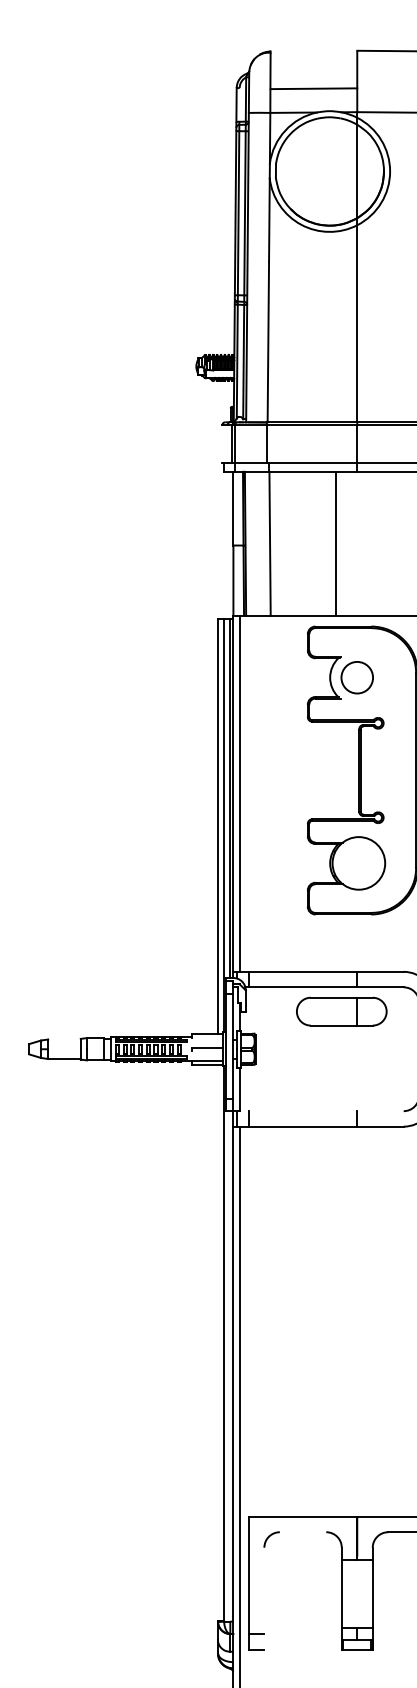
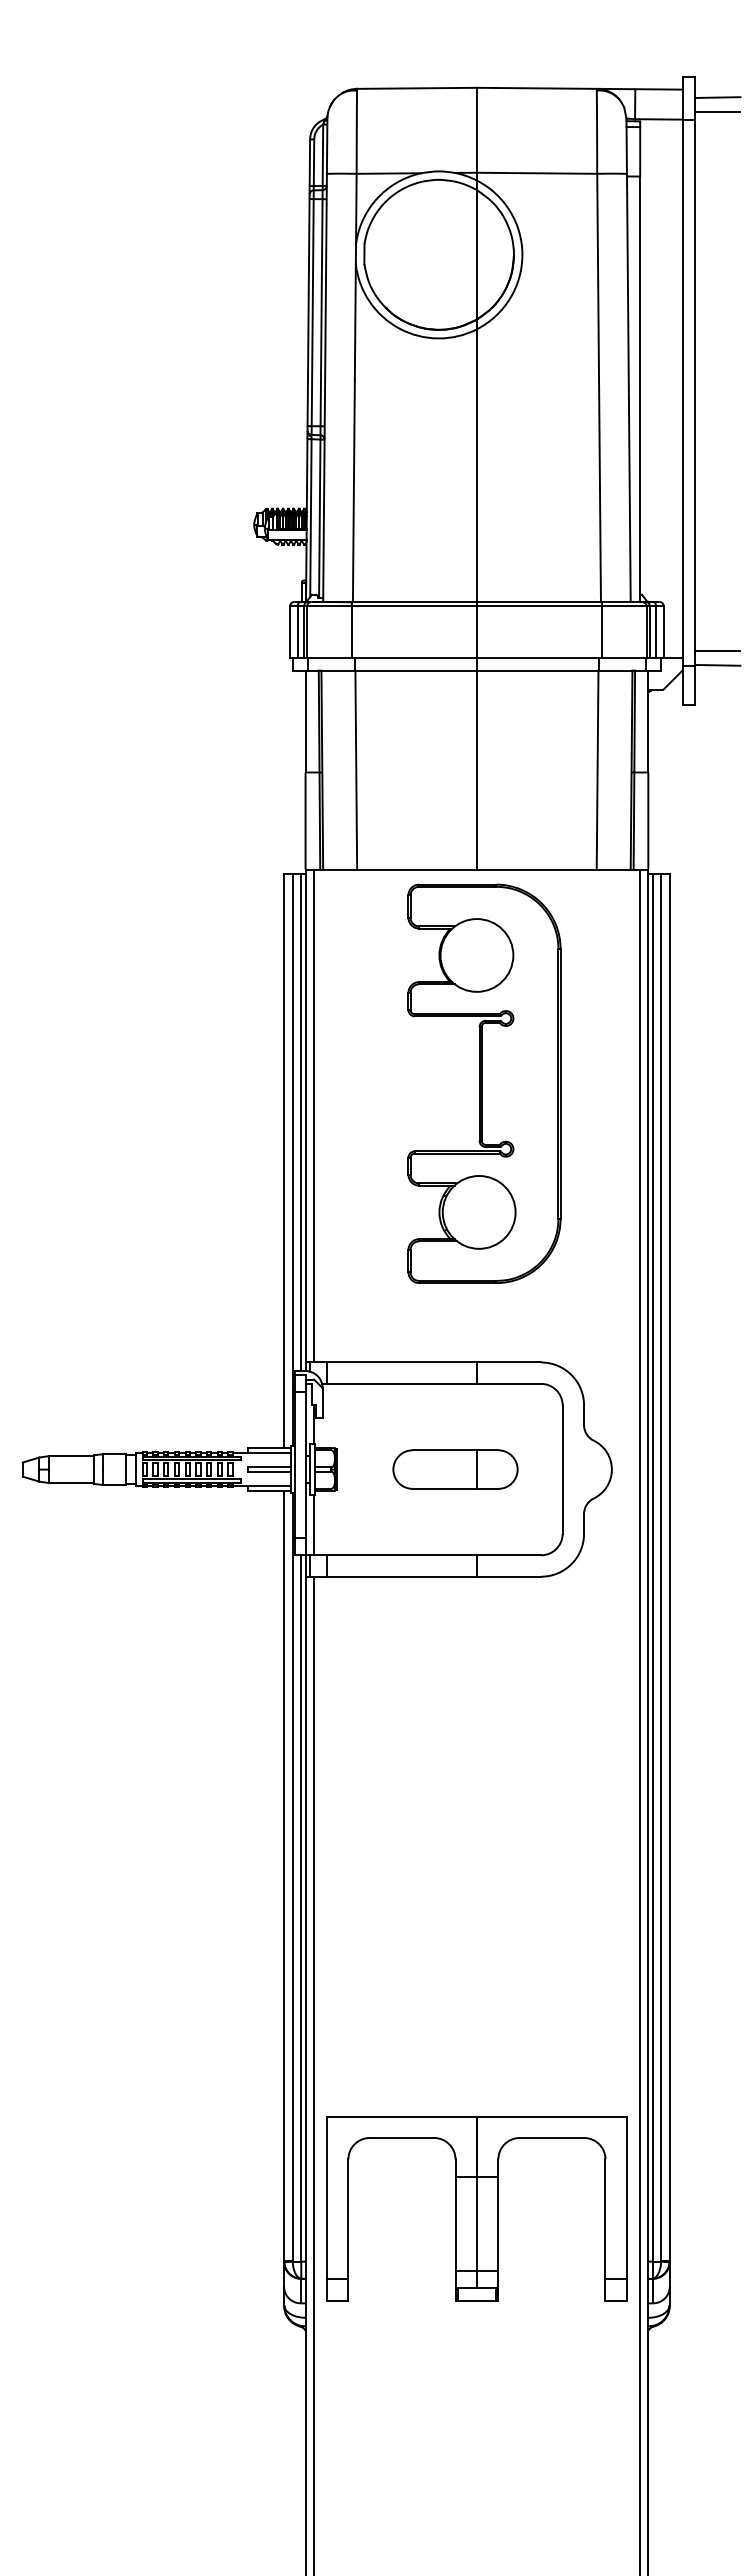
line: (313, 88) -> (416, 87), moved
line: (239, 104) -> (313, 162), added
line: (222, 443) -> (290, 631), added
line: (227, 443) -> (297, 631), added
line: (335, 543) -> (476, 769), moved
circle: (356, 677) -> (476, 955), size x1.67
part: (341, 1011) -> (455, 1469), moved
line: (206, 1037) -> (268, 1453), added
line: (64, 1039) -> (71, 1456), added
line: (206, 1050) -> (268, 1471), added
line: (321, 1111) -> (427, 1555), added
line: (218, 1343) -> (284, 1876), added
line: (230, 1366) -> (301, 1908), added
line: (302, 1531) -> (401, 2137), added
line: (356, 1594) -> (476, 2223), added
line: (264, 1598) -> (348, 2229), added

